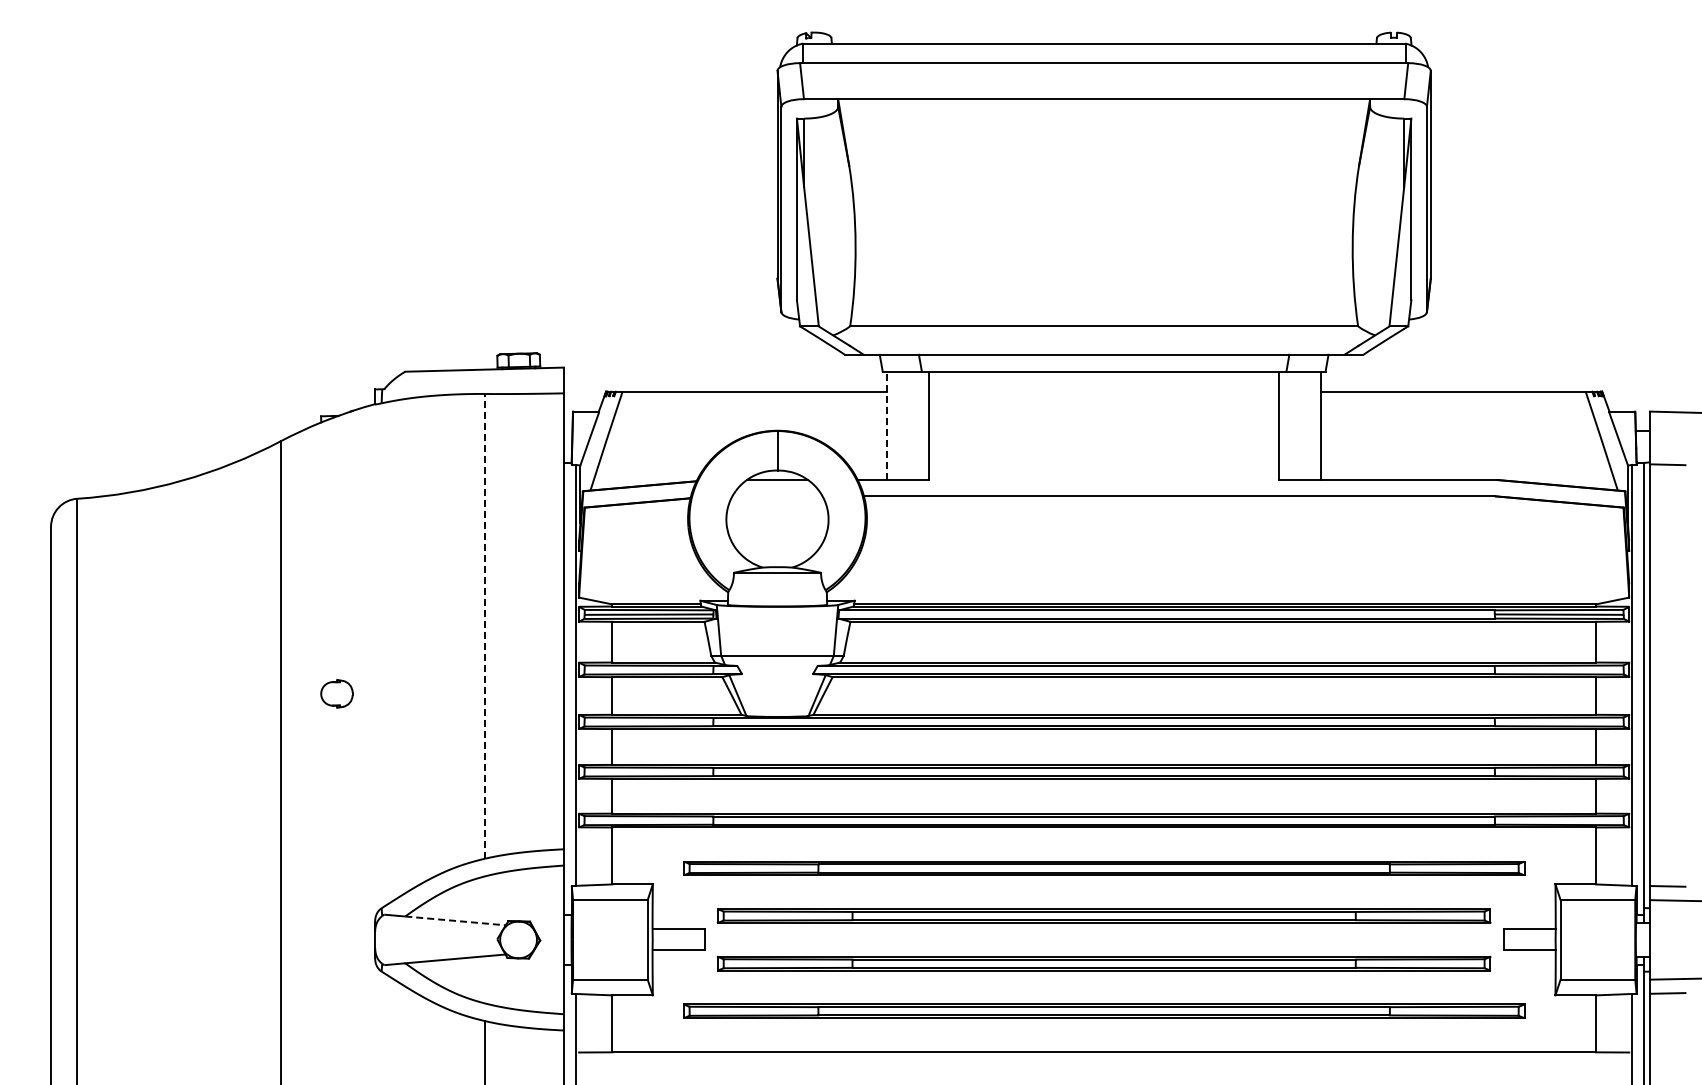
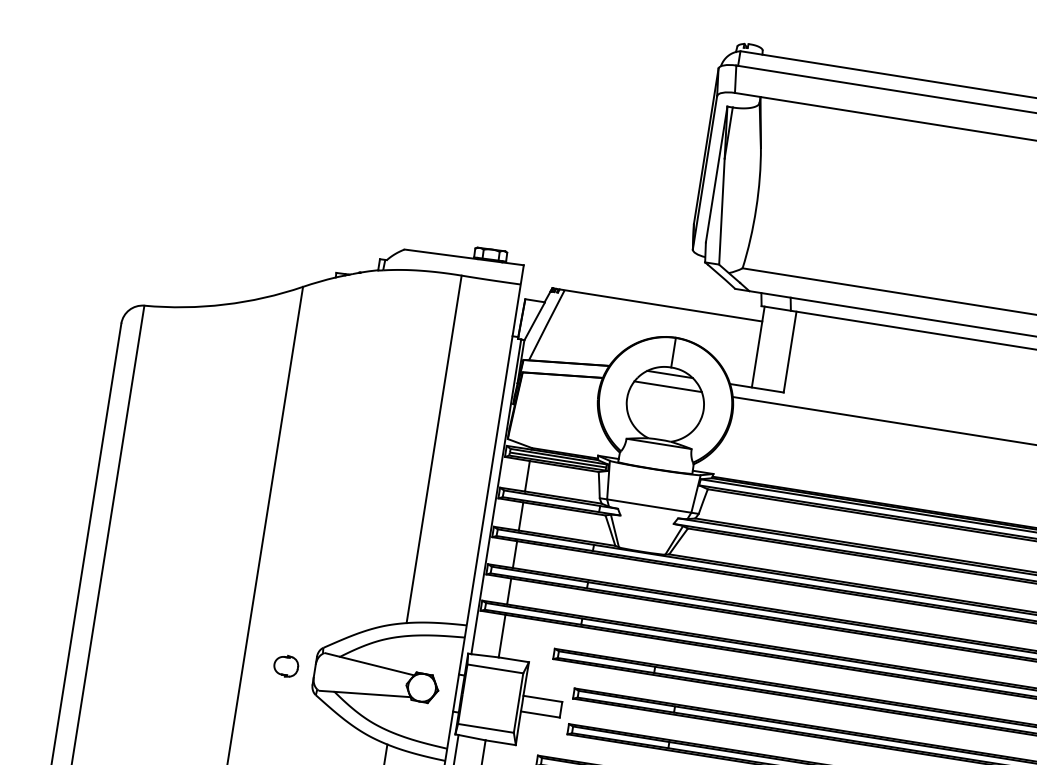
line: (886, 425) -> (758, 346), dashed -> solid
line: (777, 496) -> (668, 386), added
line: (485, 625) -> (434, 448), dashed -> solid
part: (336, 693) -> (285, 665), moved
line: (455, 920) -> (377, 665), dashed -> solid

